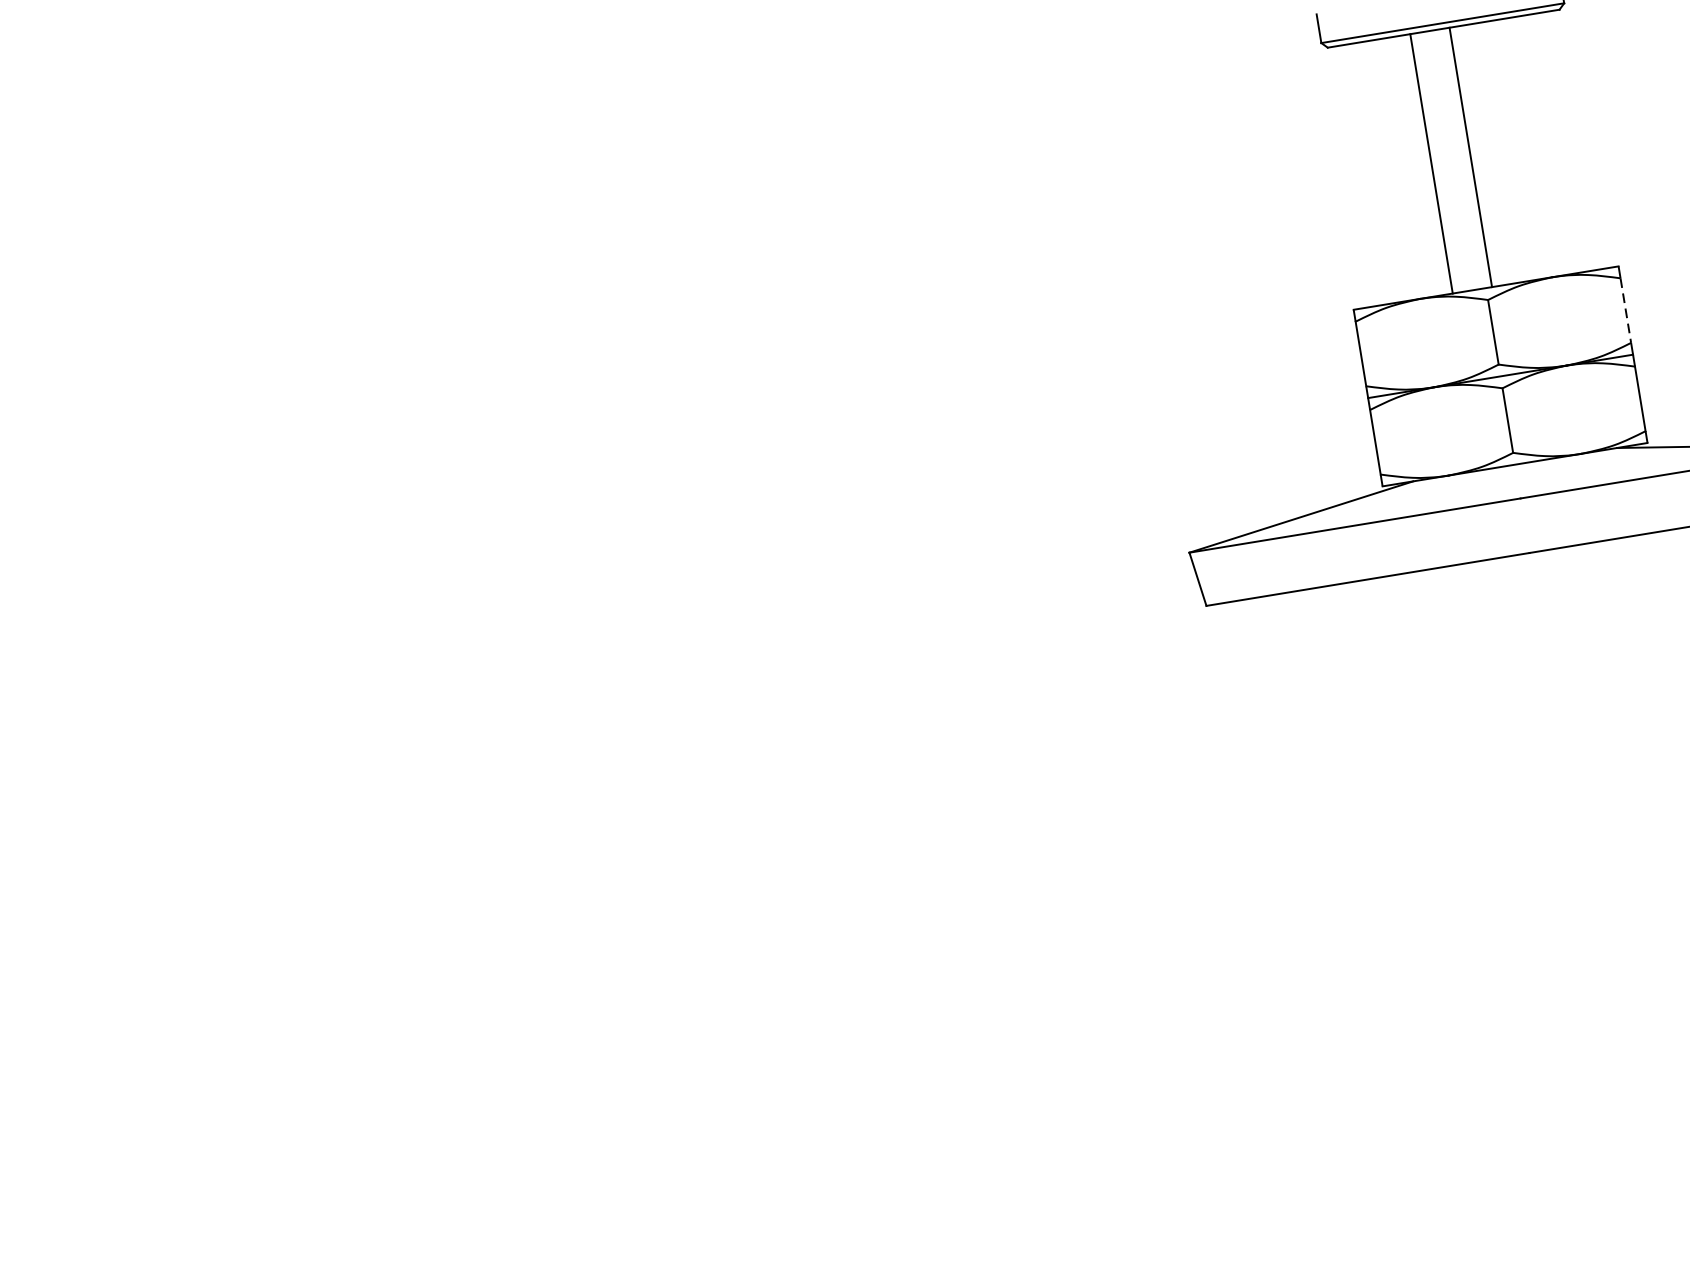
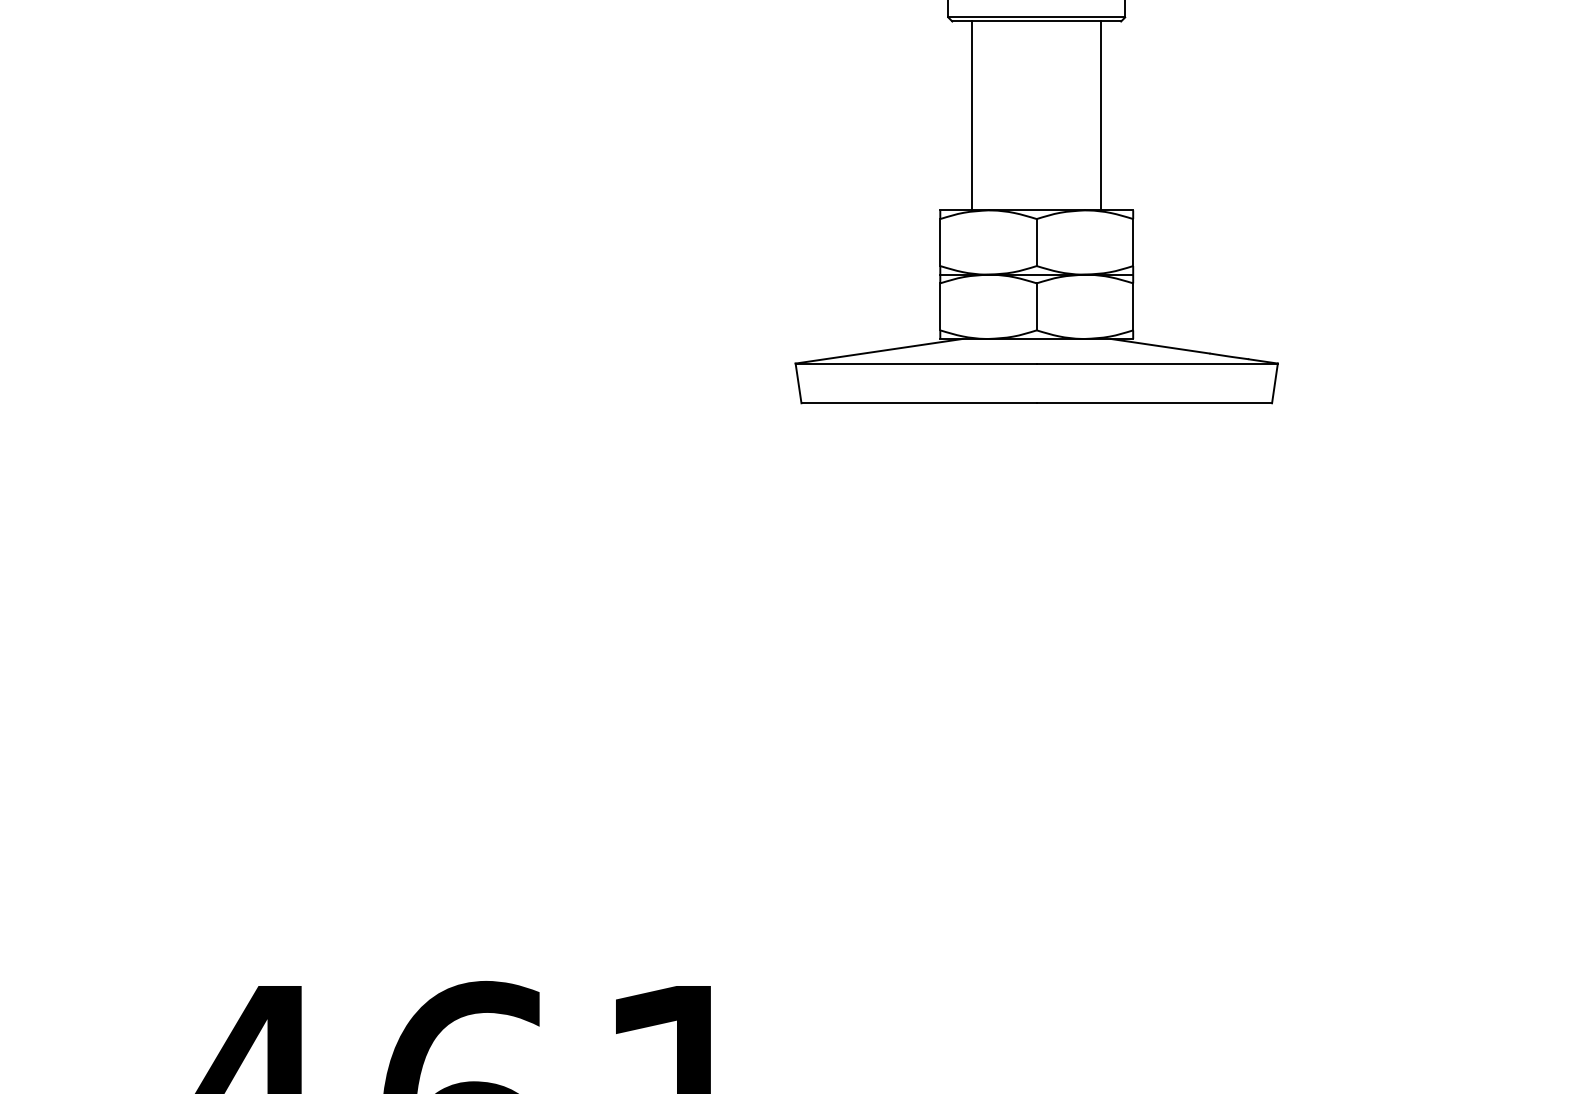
line: (1471, 156) -> (1101, 115), moved
line: (1431, 163) -> (972, 115), moved
line: (1626, 310) -> (1133, 242), dashed -> solid

